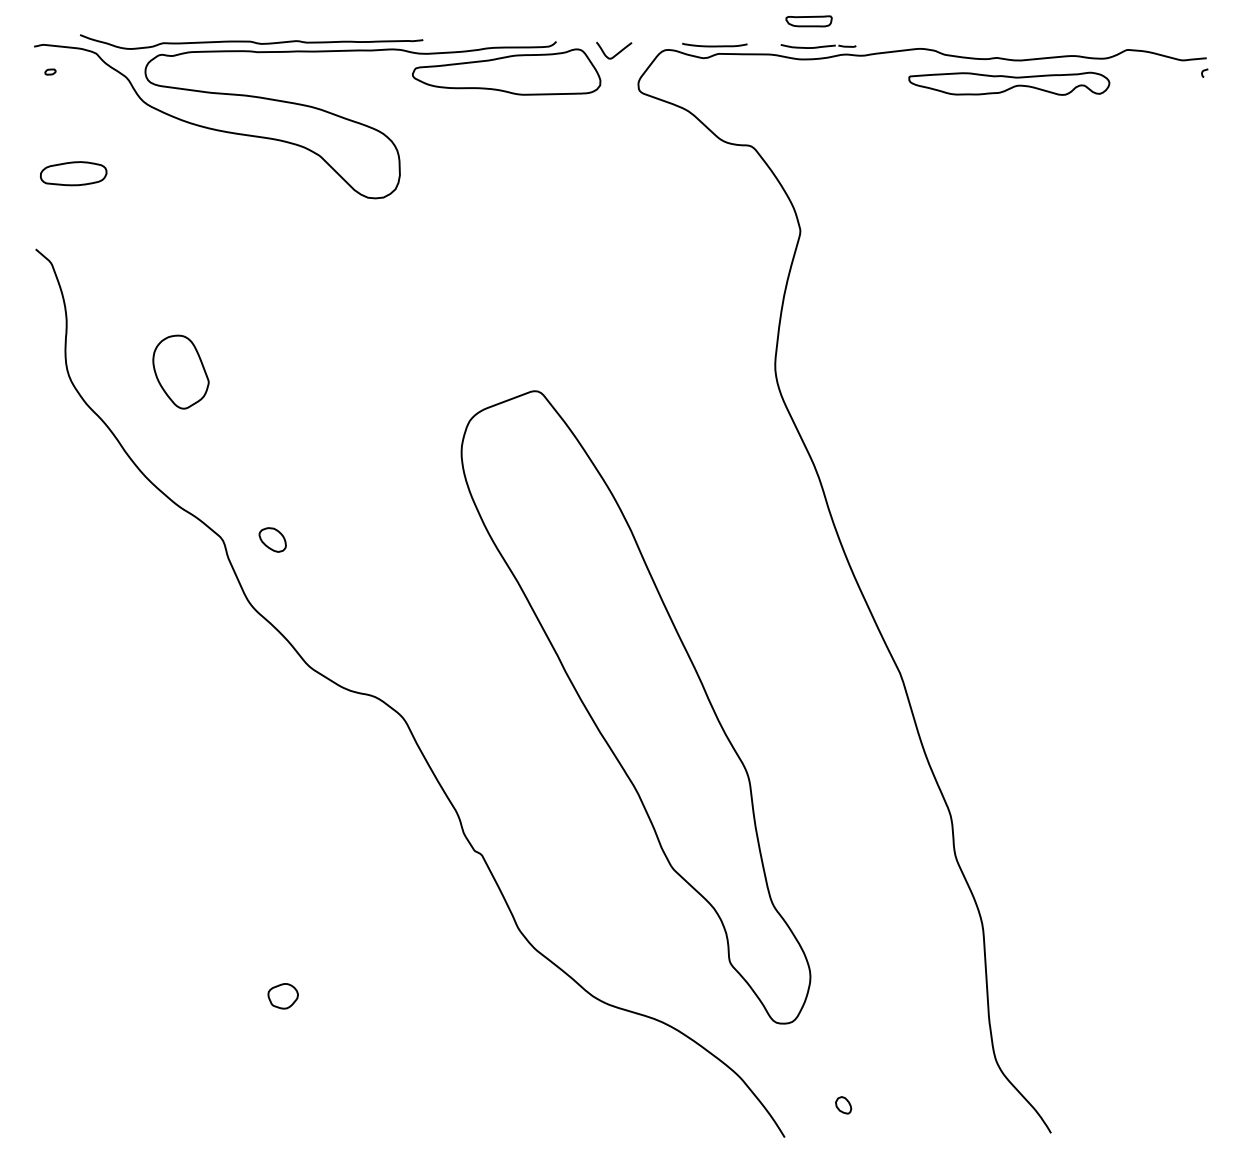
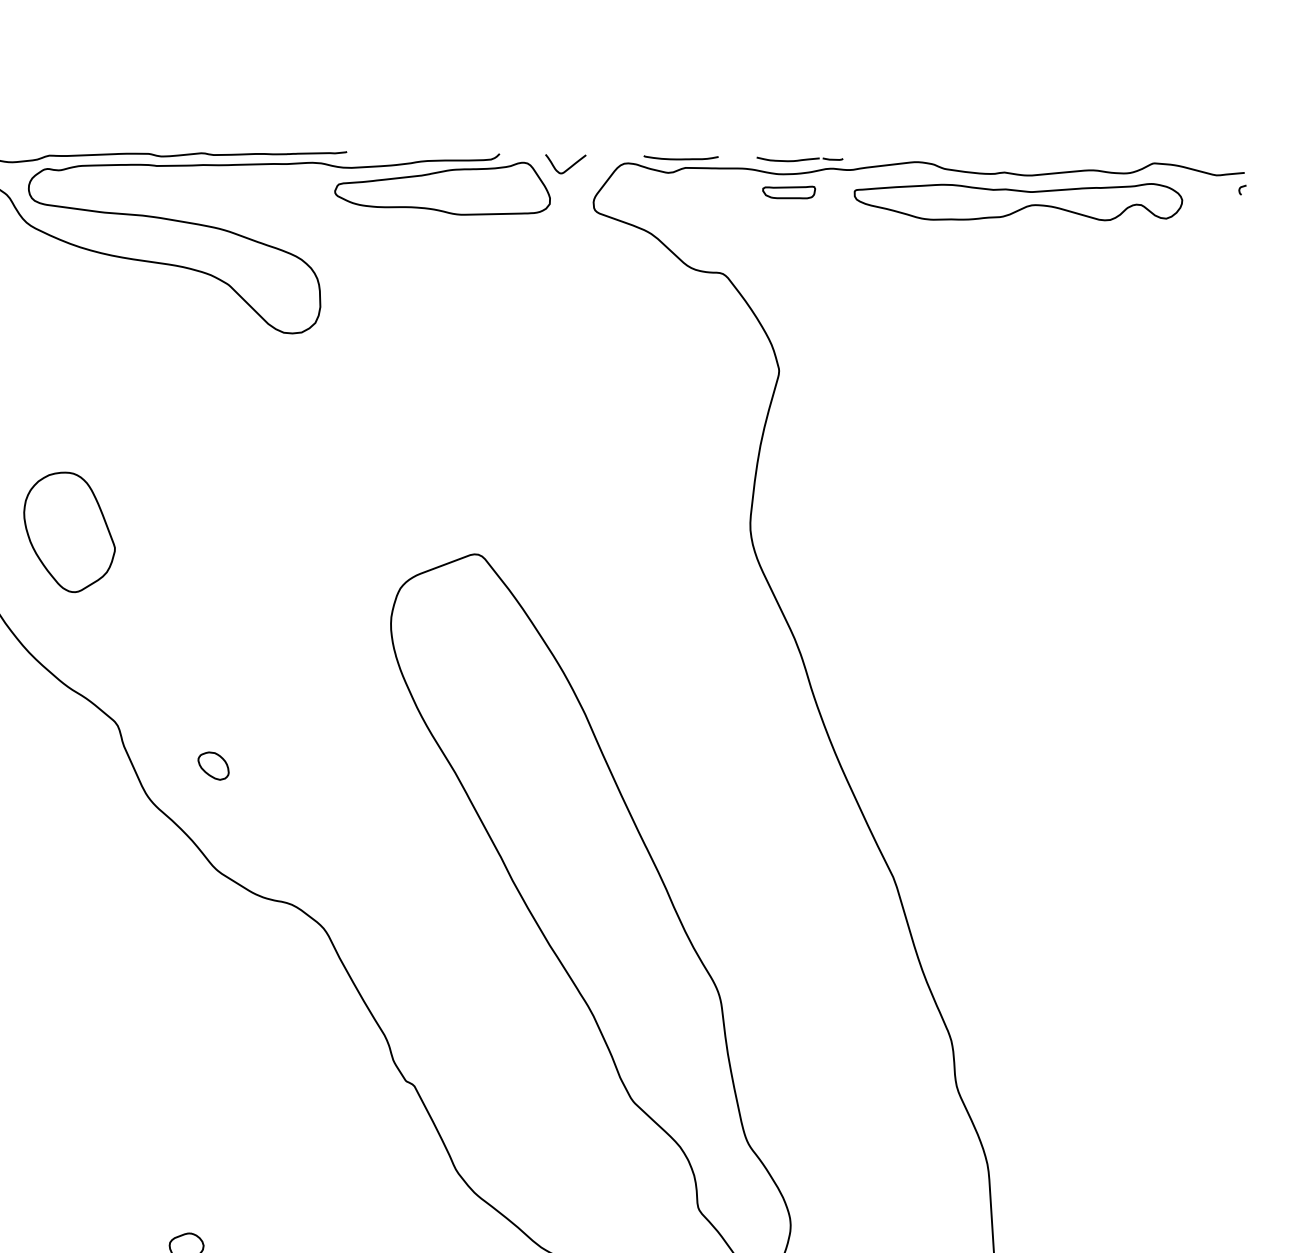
part: (808, 21) -> (788, 192), moved
part: (1009, 83) -> (1018, 201), size x1.43
part: (180, 372) -> (68, 532), size x1.43
part: (272, 539) -> (213, 765), moved

